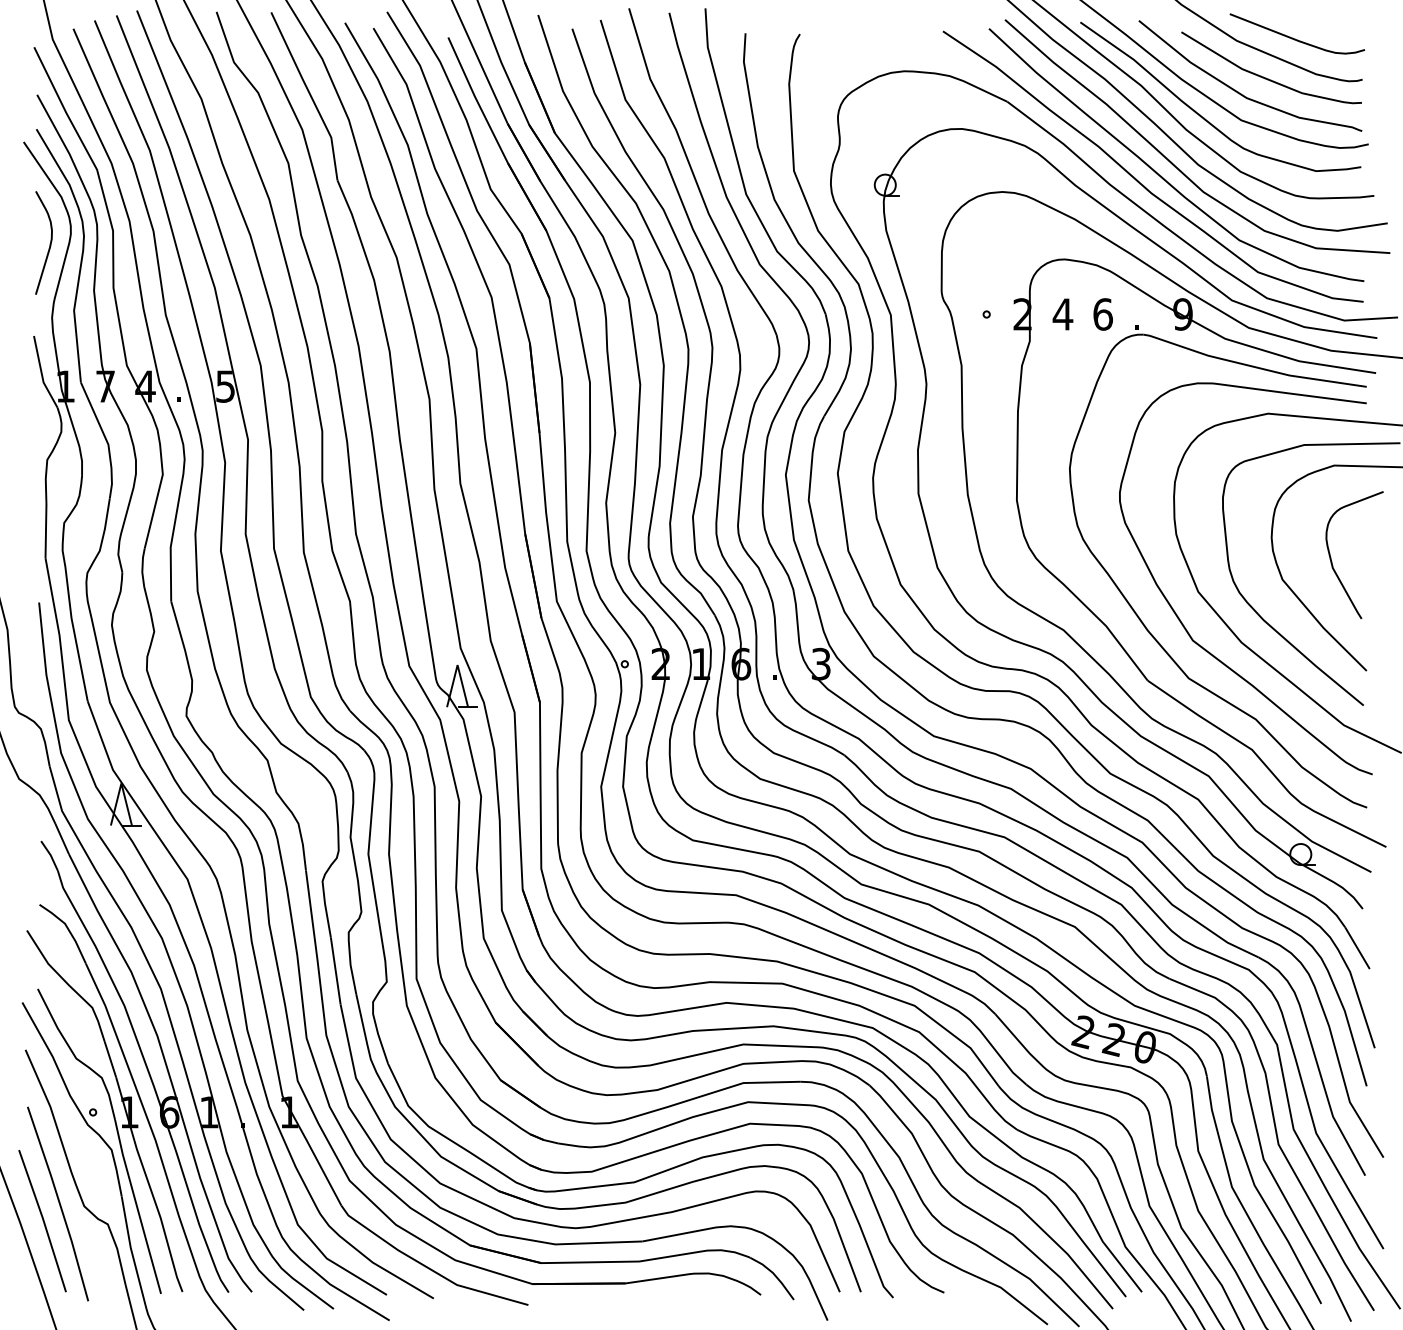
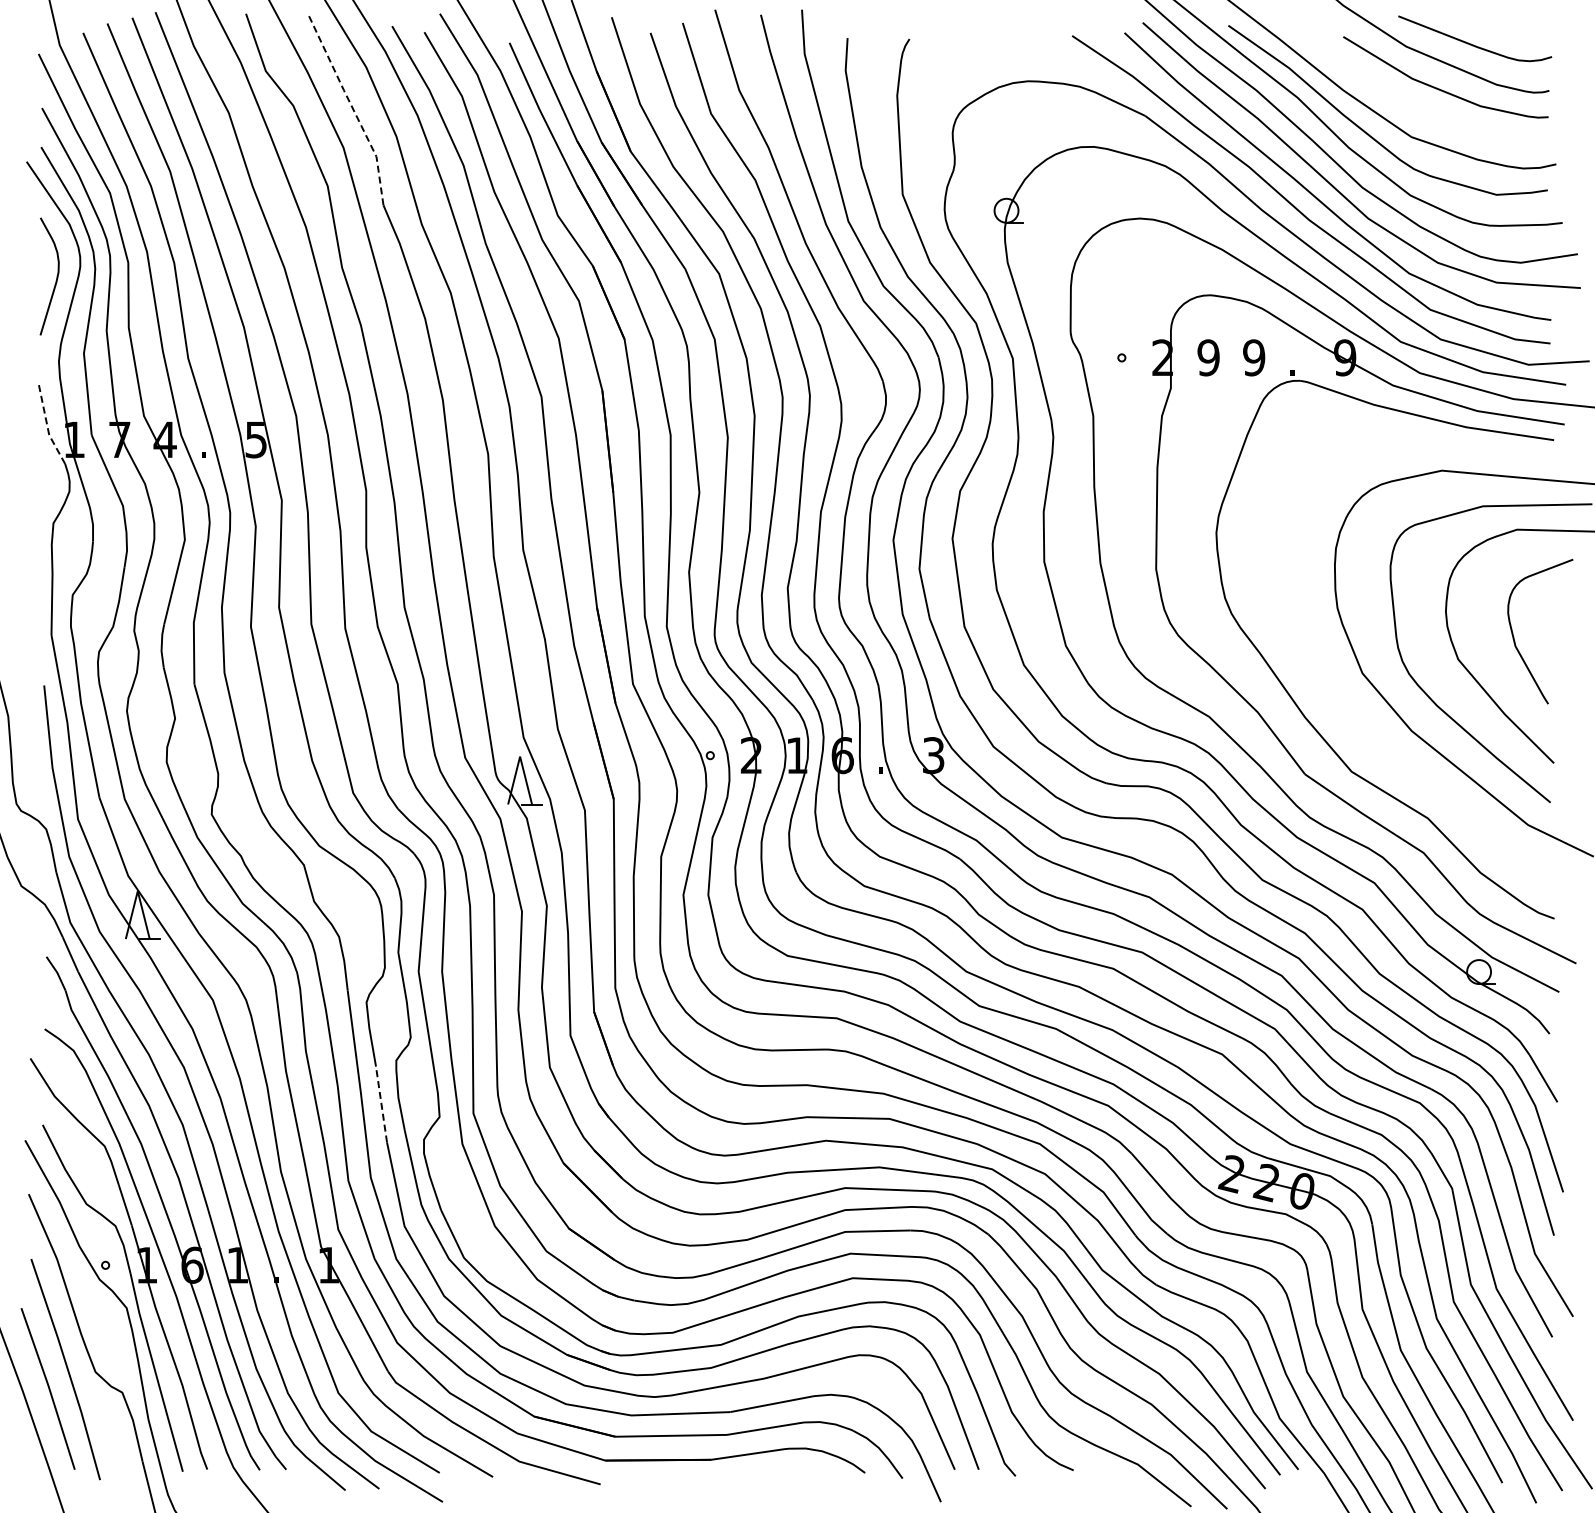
curve: (1238, 91) -> (1408, 104), removed
line: (310, 94) -> (352, 107), solid -> dashed
text: (1062, 314) -> (1208, 357), 4 -> 9
text: (1103, 314) -> (1254, 357), 6 -> 9
line: (42, 373) -> (47, 425), solid -> dashed
curve: (1181, 621) -> (1343, 706), removed
line: (335, 970) -> (381, 1104), solid -> dashed

